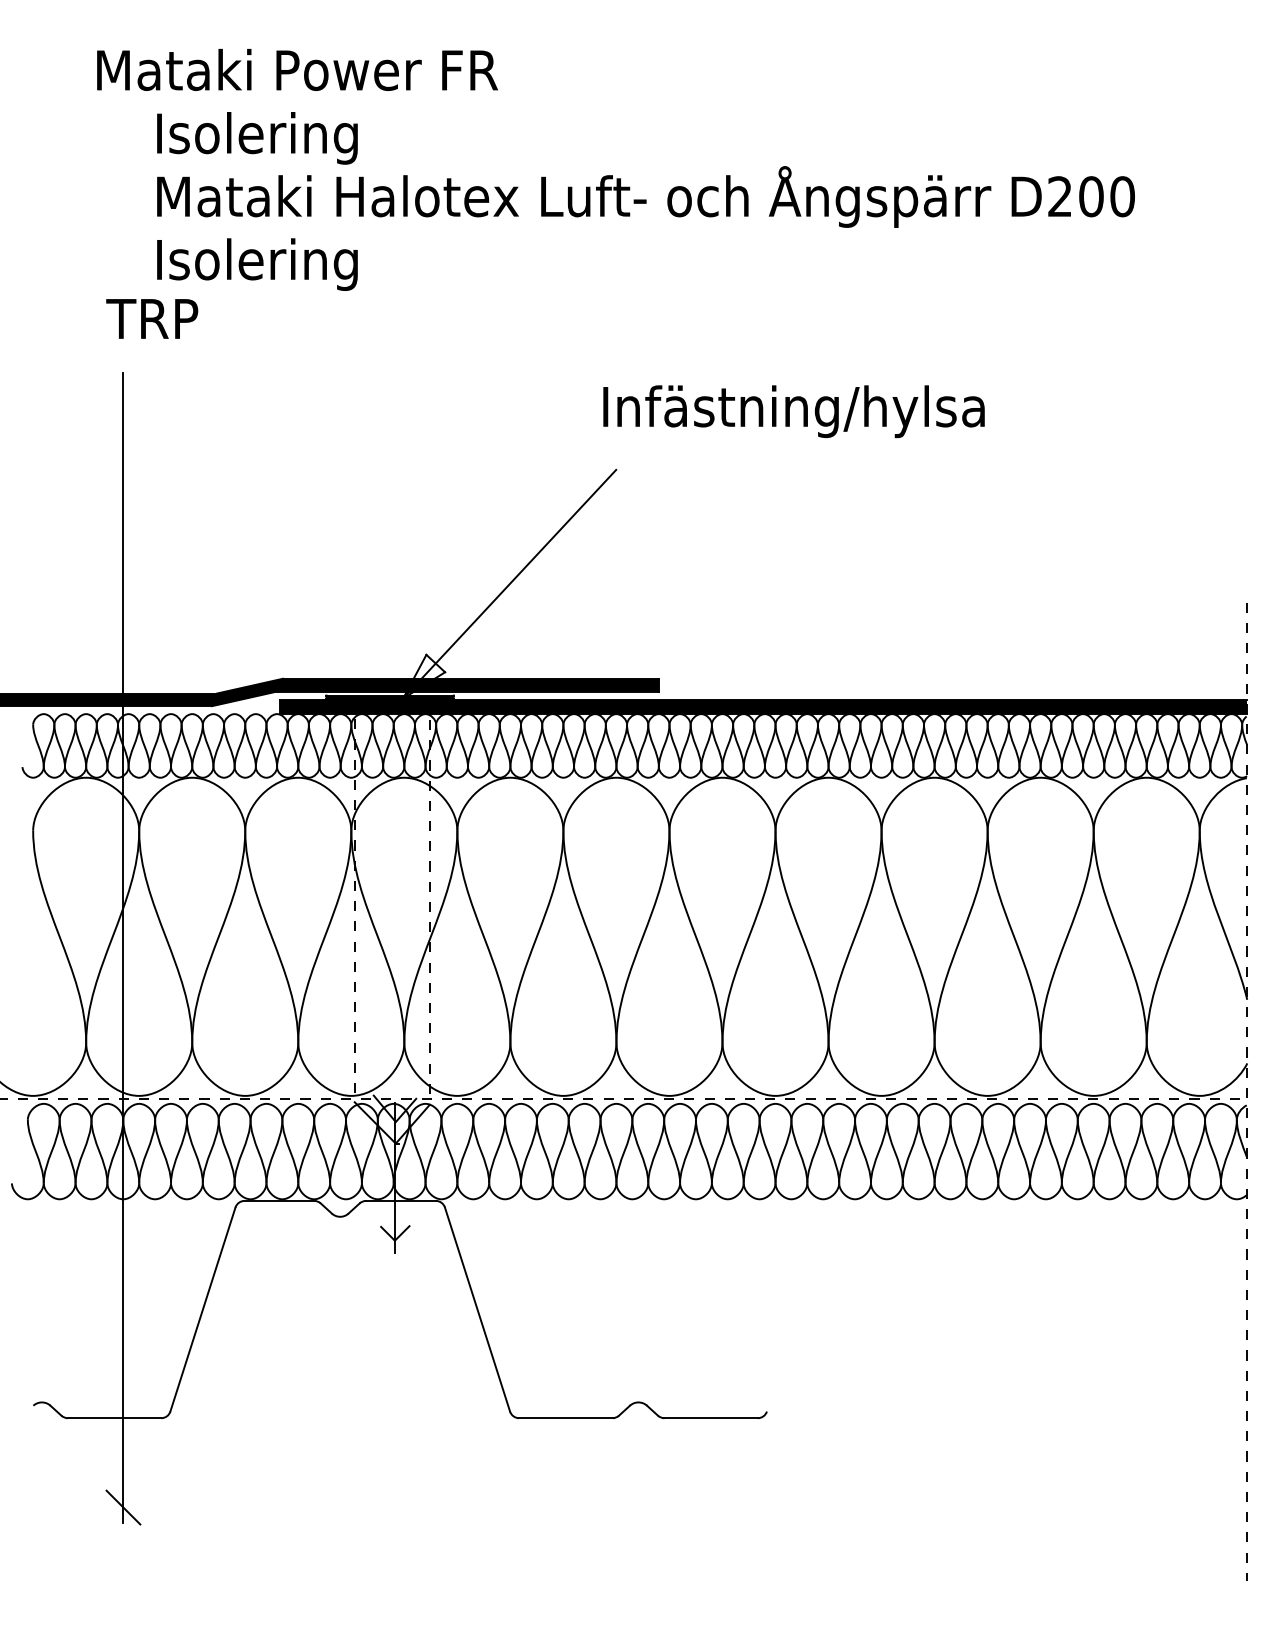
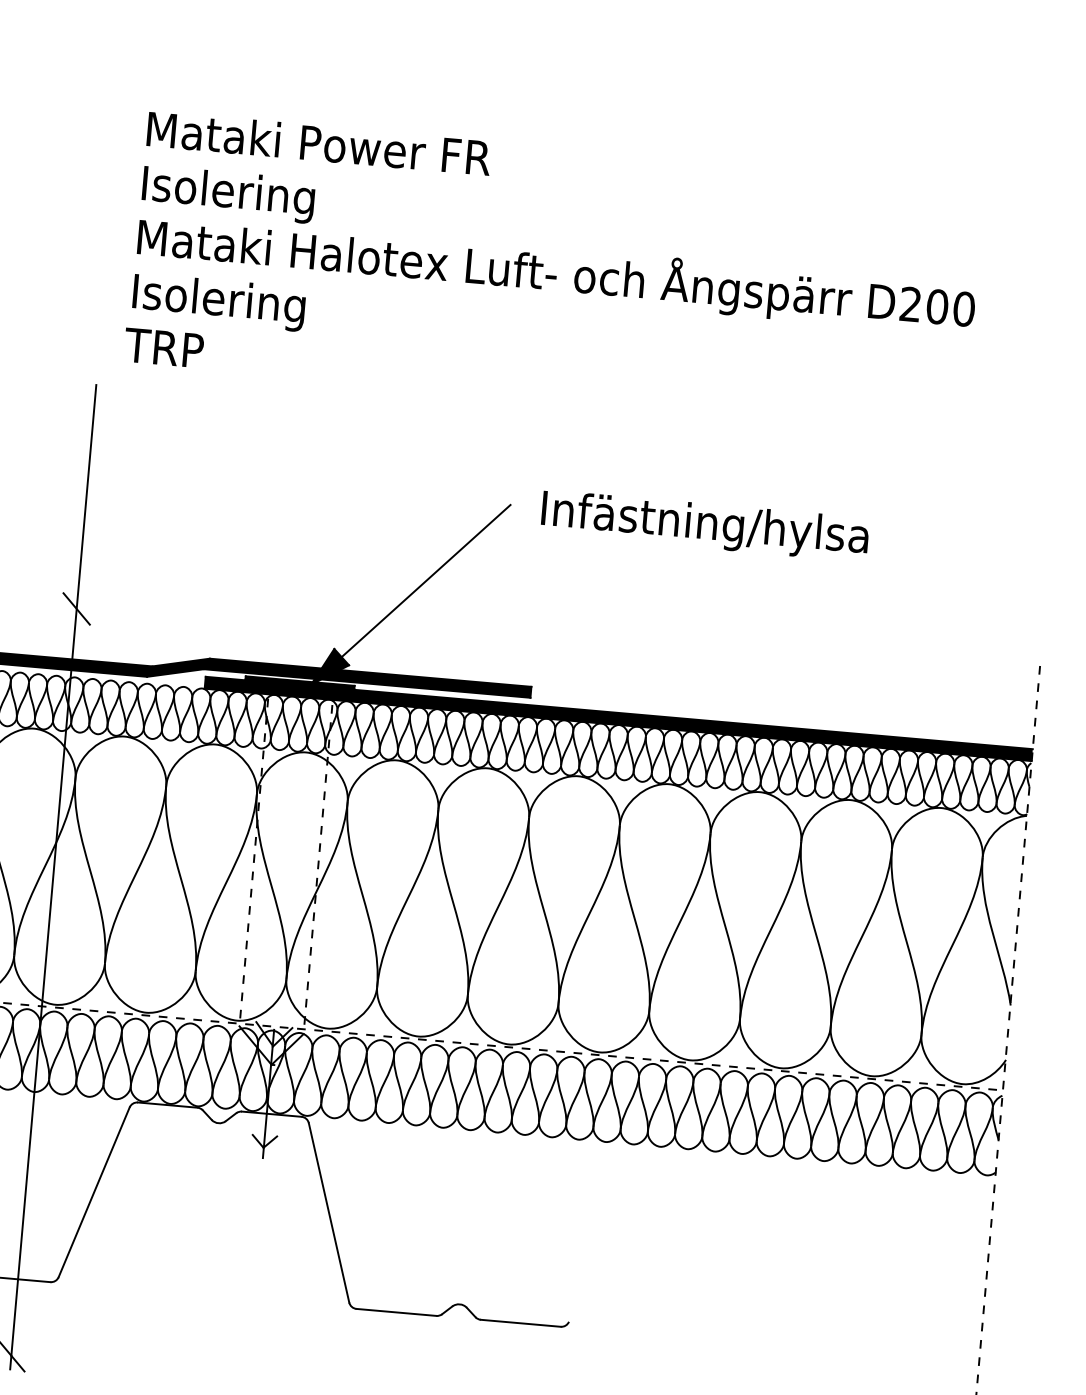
text: (297, 69) -> (319, 143), moved
text: (152, 318) -> (164, 347), moved
text: (793, 411) -> (704, 525), moved
line: (123, 634) -> (76, 608), added
fill: (424, 676) -> (331, 667), added

